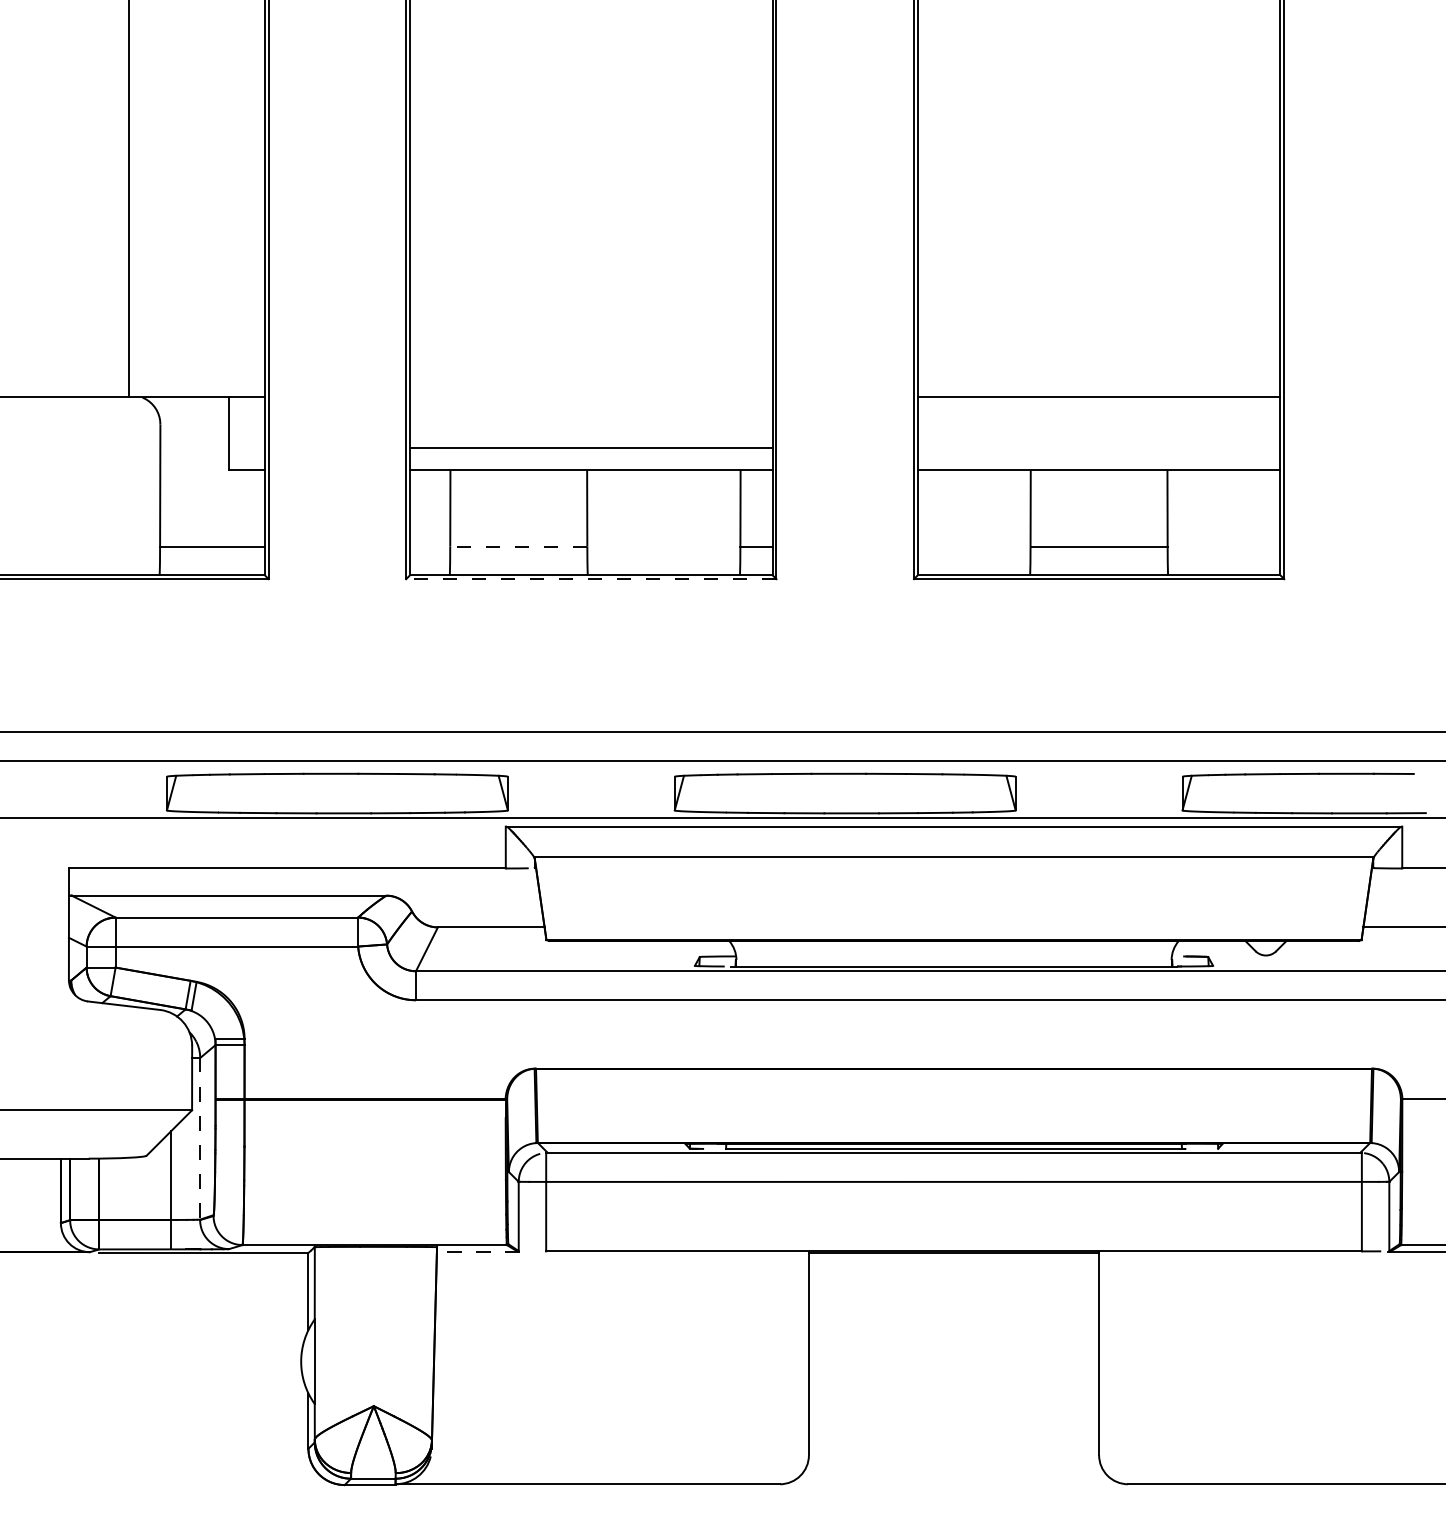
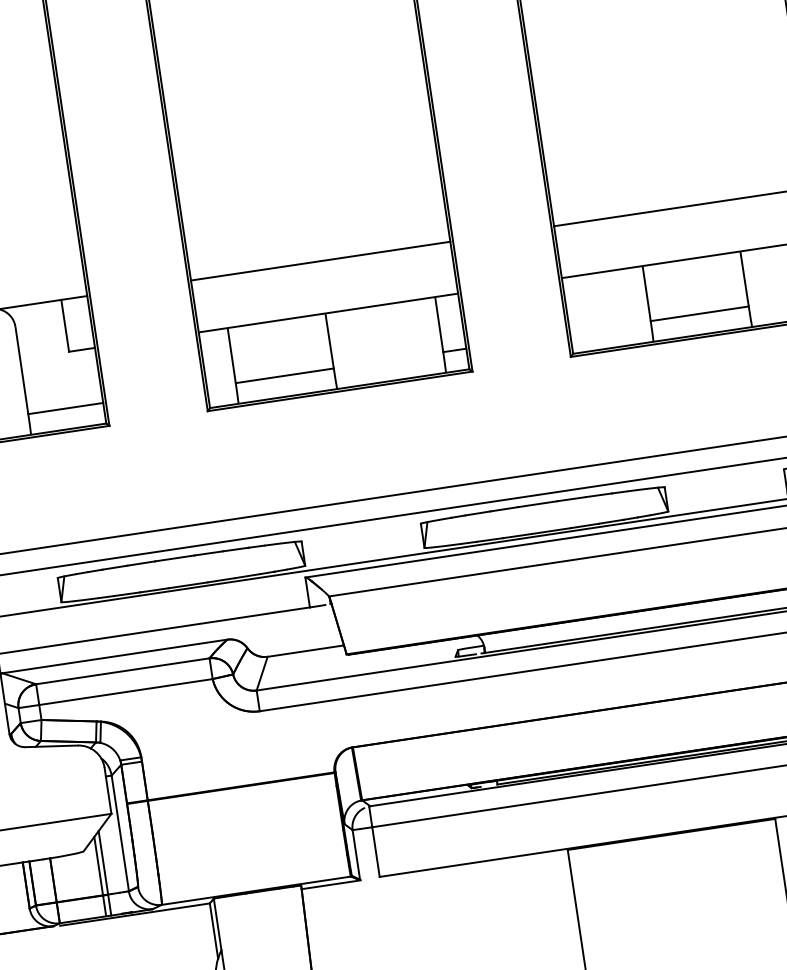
line: (590, 447) -> (320, 260), moved
line: (518, 546) -> (284, 375), dashed -> solid
line: (590, 579) -> (339, 391), dashed -> solid
line: (200, 1138) -> (120, 833), dashed -> solid
line: (163, 1193) -> (99, 876), added
line: (477, 1252) -> (330, 885), dashed -> solid

